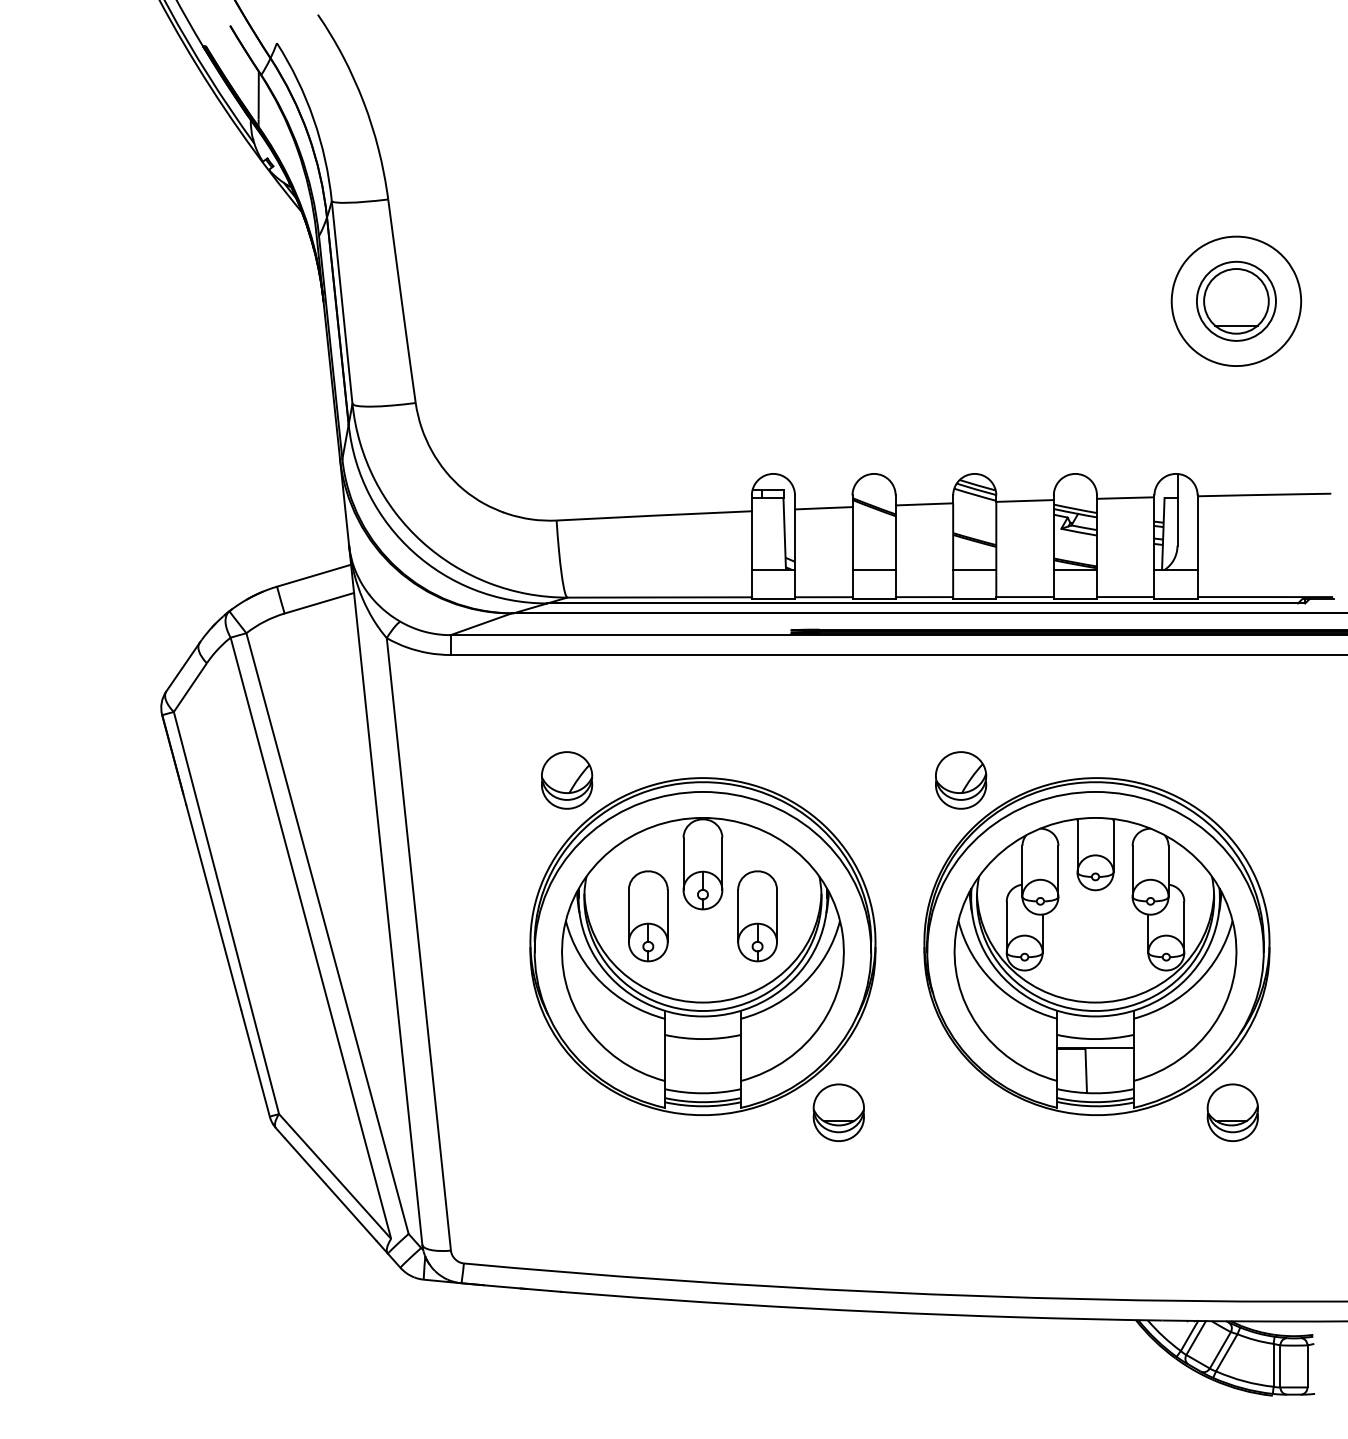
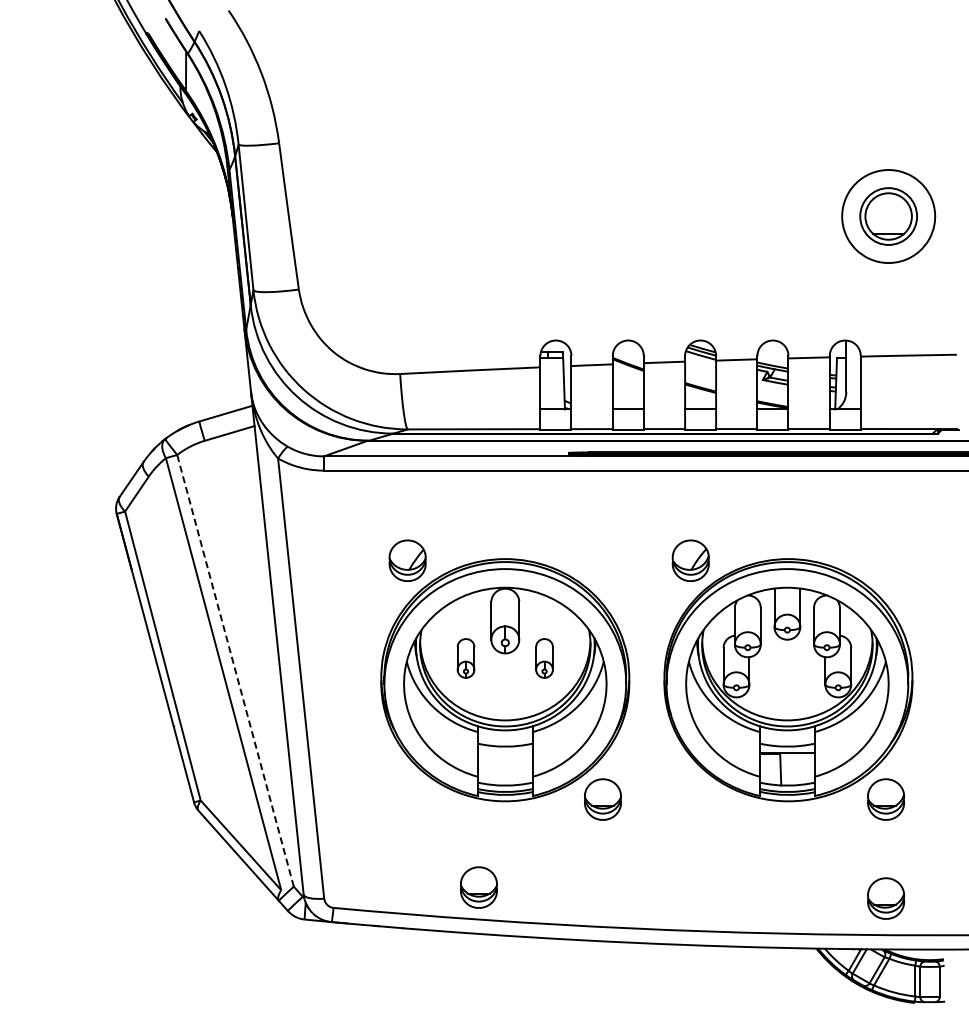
part: (647, 916) -> (465, 658), size x0.6
part: (757, 916) -> (544, 658), size x0.6
line: (327, 933) -> (235, 670), solid -> dashed
part: (665, 1235) -> (478, 887), added
part: (1233, 1250) -> (886, 898), added

